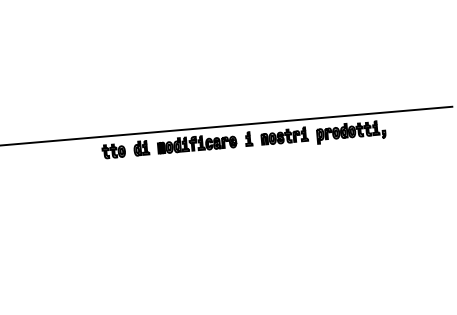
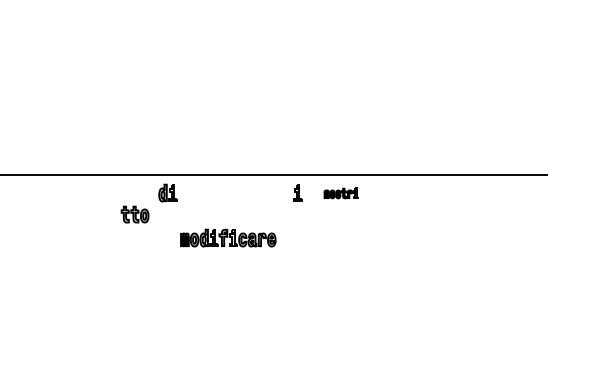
part: (351, 131) -> (422, 194), removed
part: (283, 136) -> (340, 193), size x0.6
part: (197, 143) -> (228, 237), moved
part: (113, 151) -> (134, 214), moved

